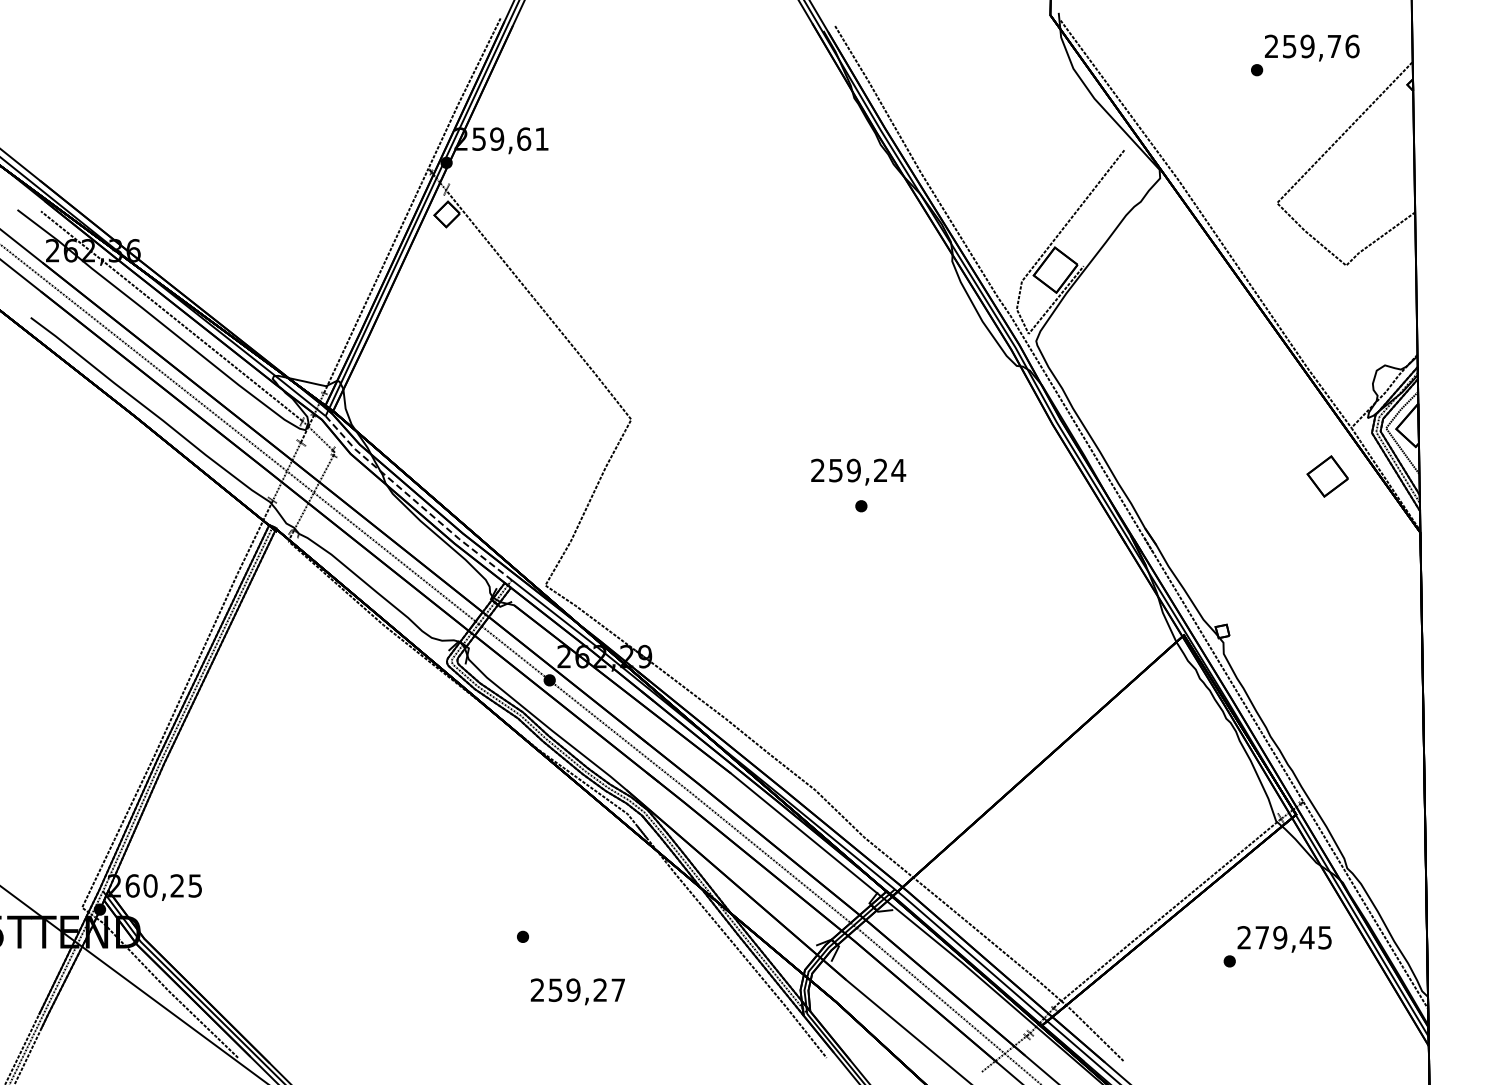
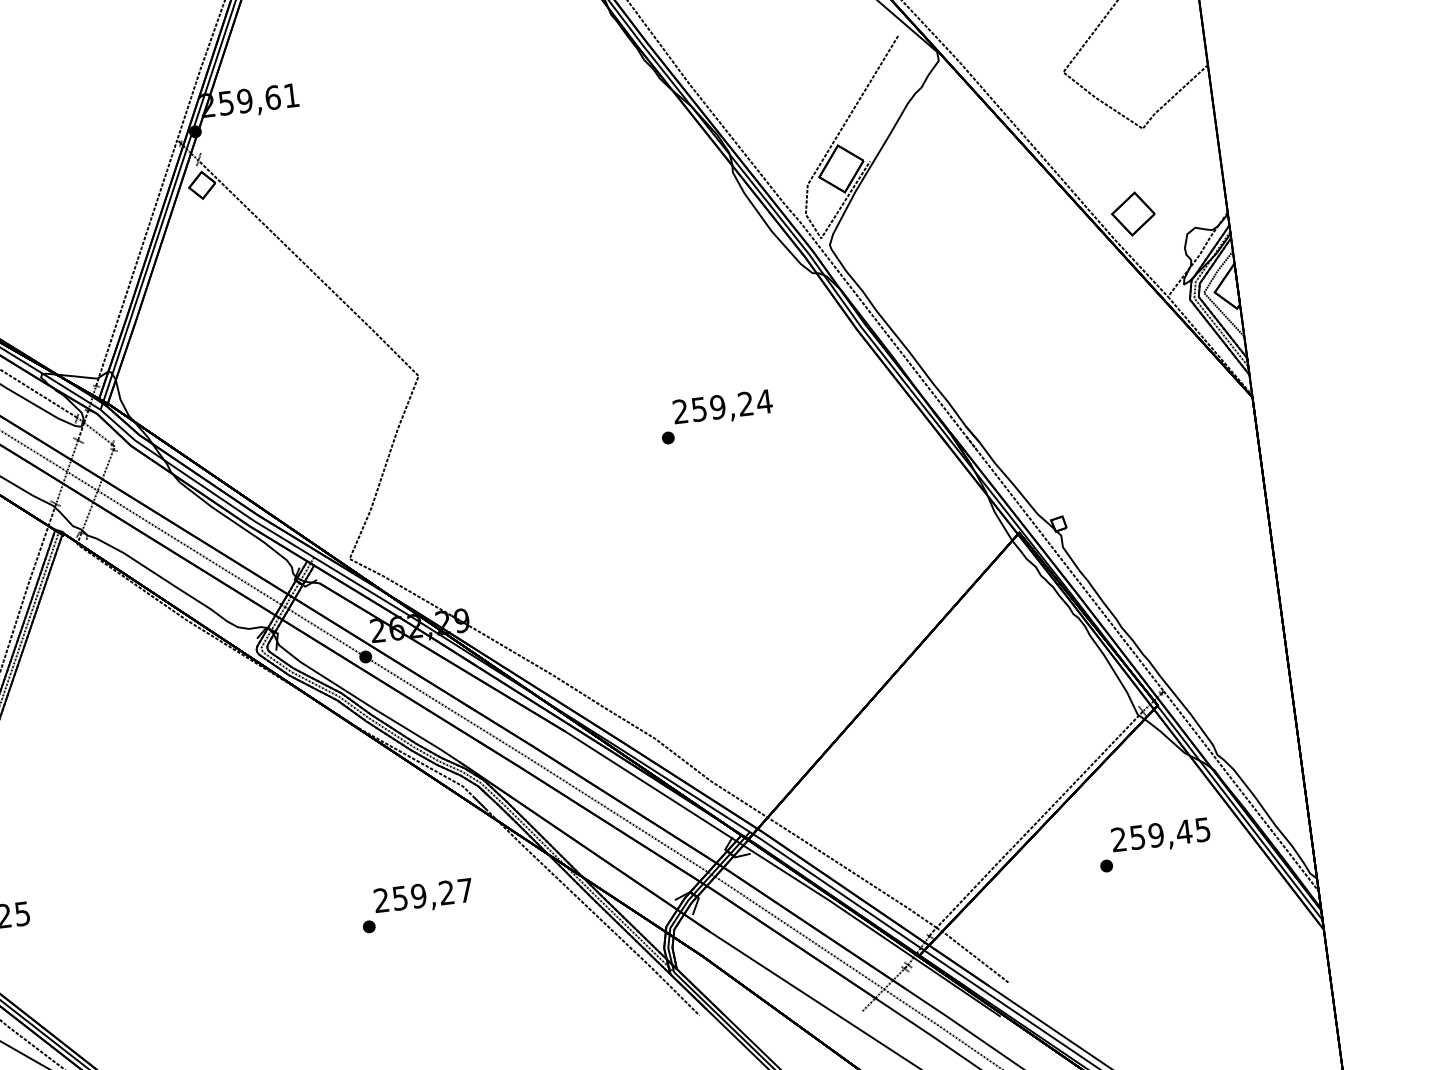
text: (858, 471) -> (722, 407), moved
part: (1327, 476) -> (1133, 214), moved
line: (415, 501) -> (204, 487), dashed -> solid
text: (1261, 937) -> (1136, 837), 279,45 -> 259,45
text: (577, 991) -> (423, 896), moved

